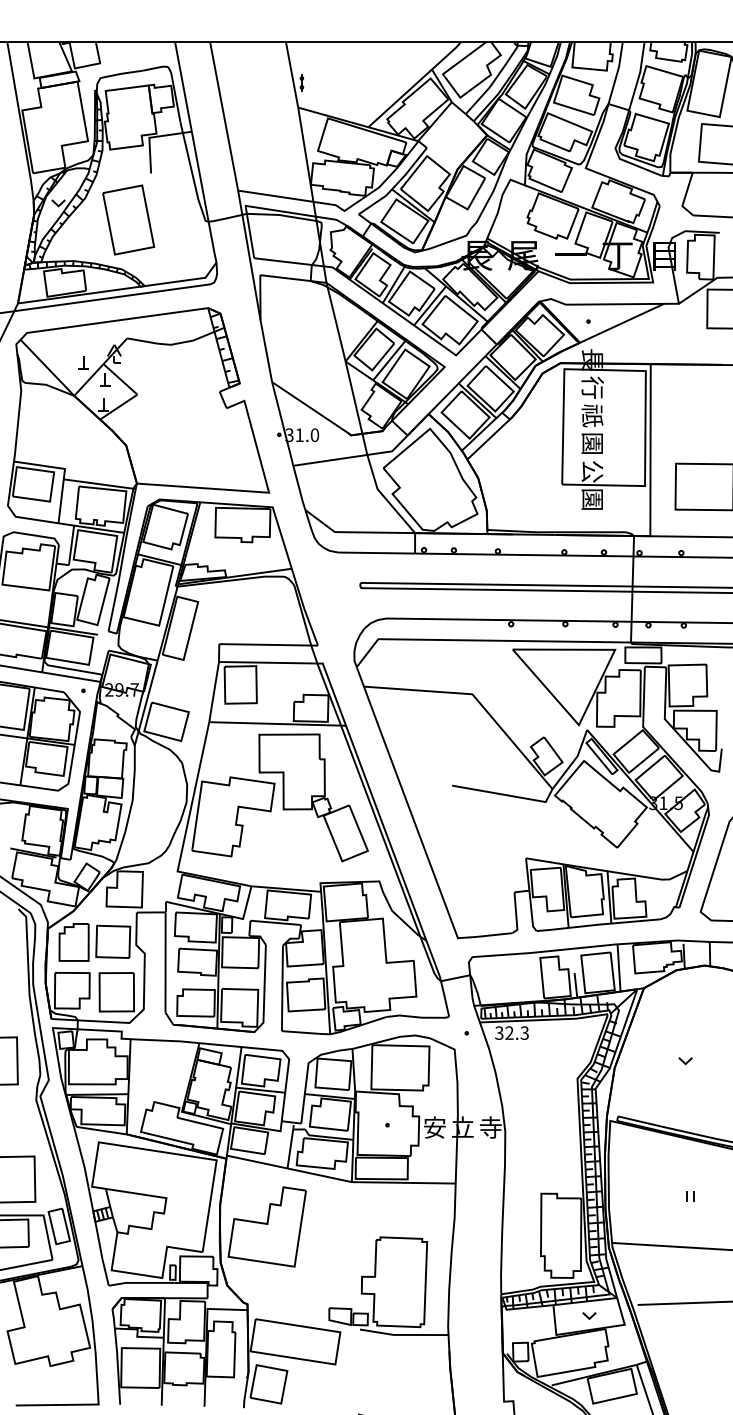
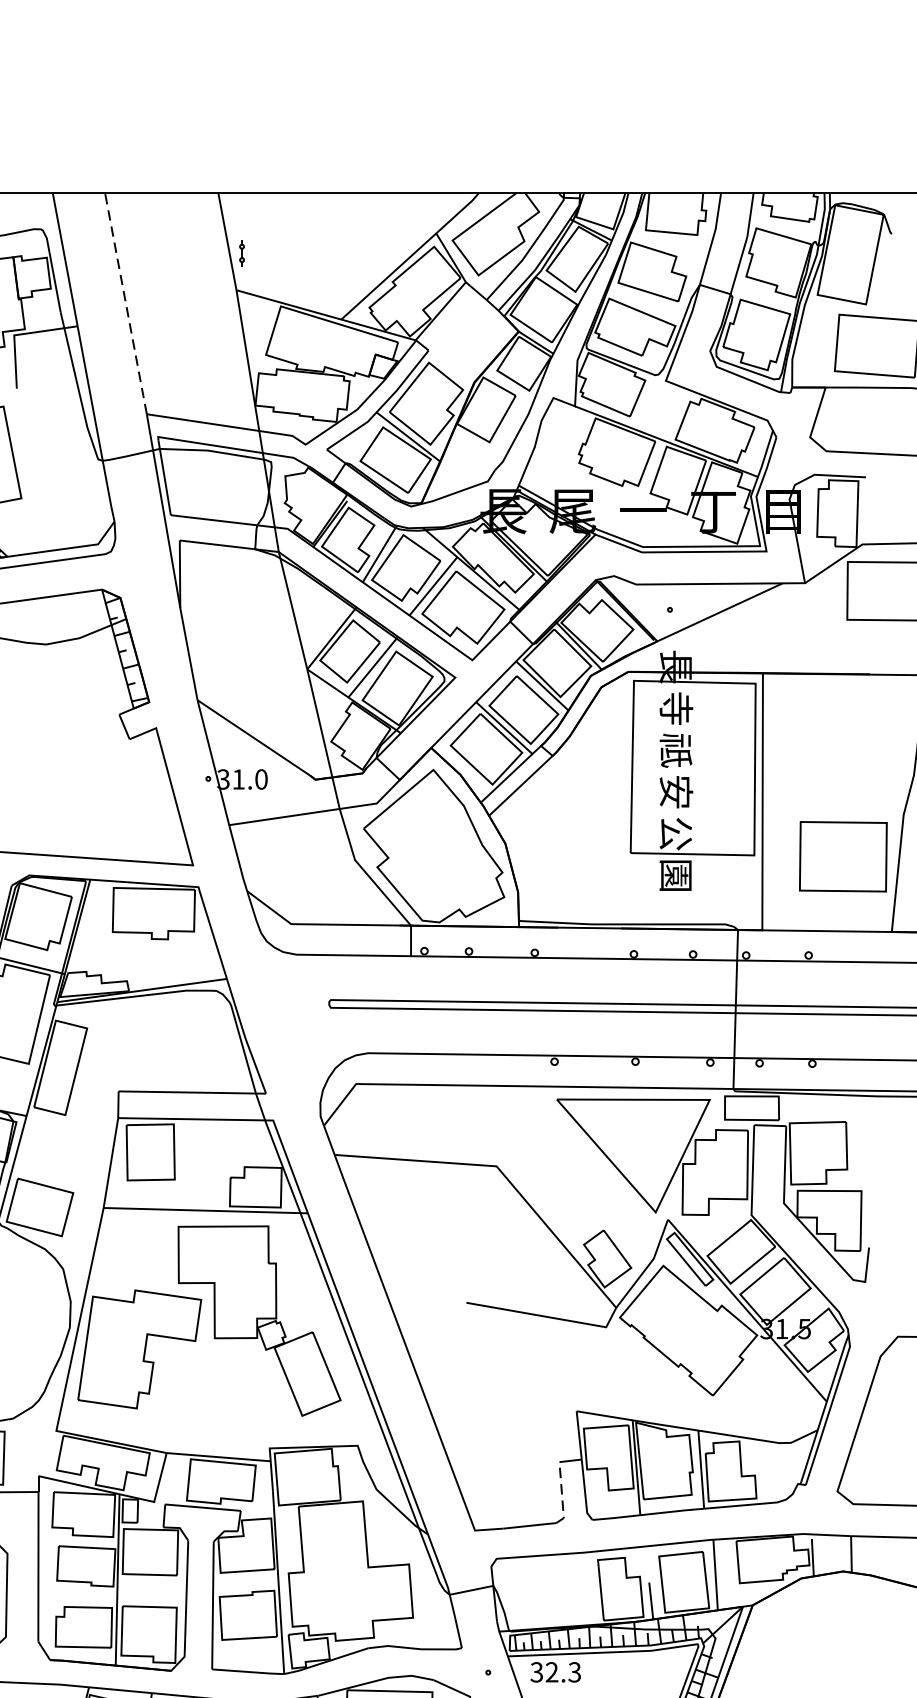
line: (224, 116) -> (126, 303), solid -> dashed
text: (592, 387) -> (675, 708), 行 -> 寺
text: (592, 443) -> (675, 791), 園 -> 安
line: (516, 915) -> (562, 1496), solid -> dashed

